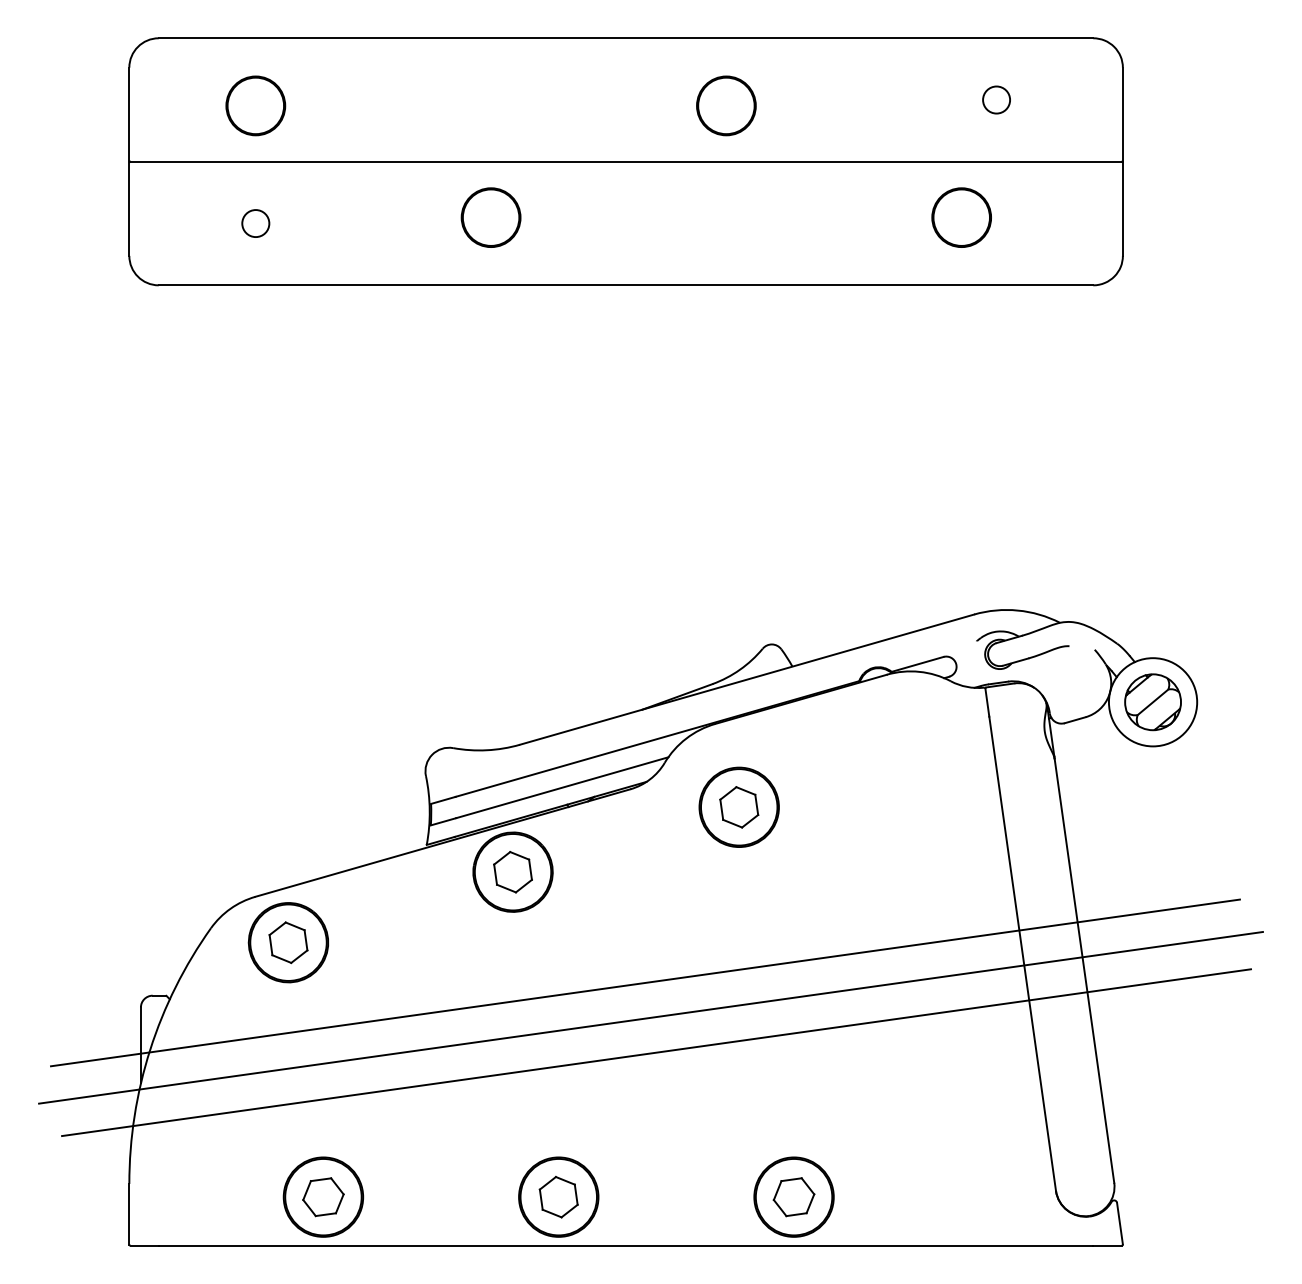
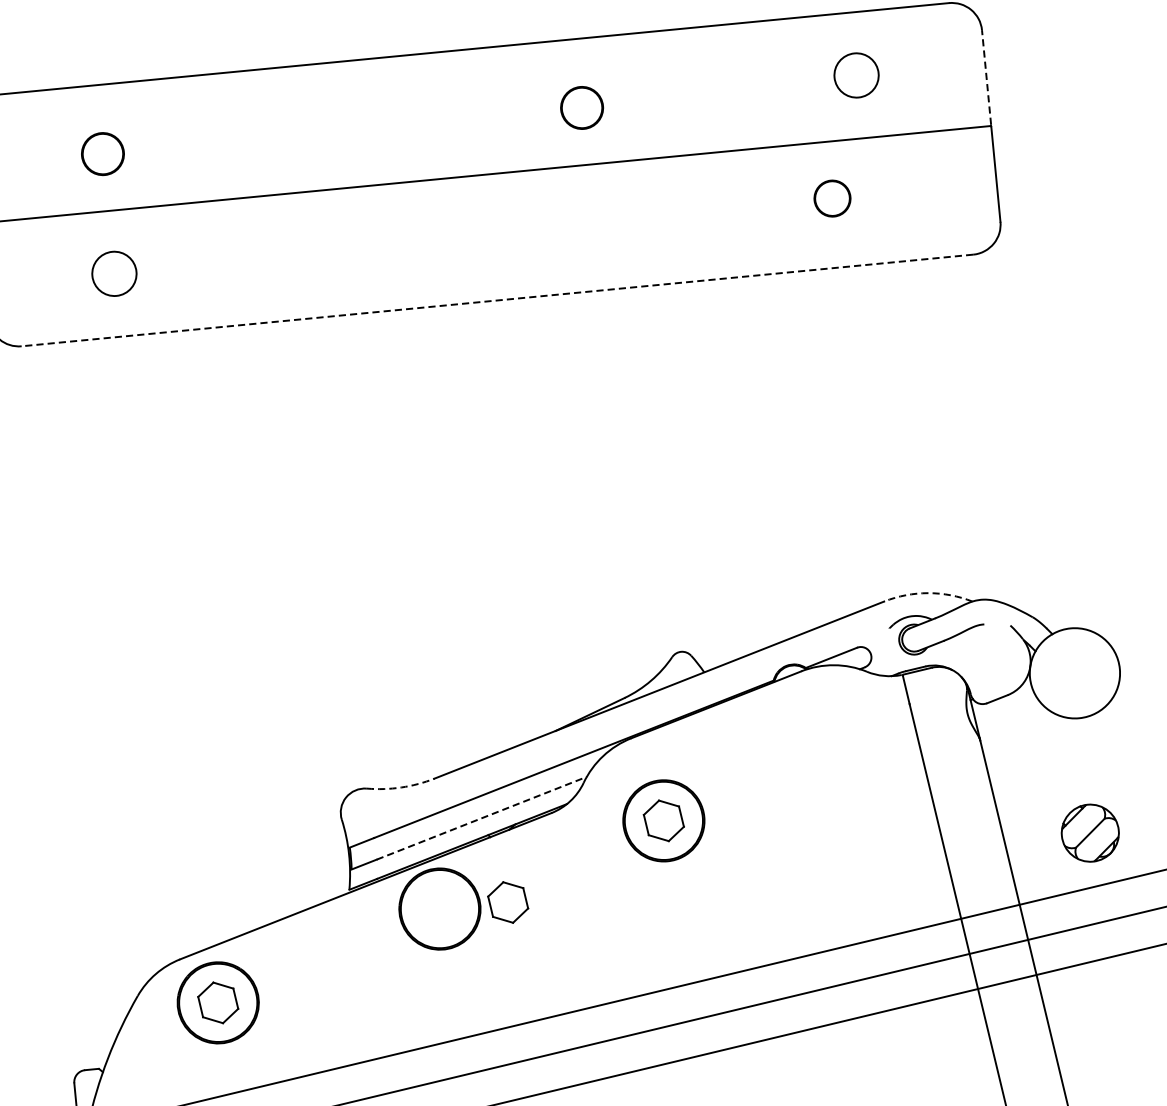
circle: (996, 99) -> (856, 74), size x1.6
part: (255, 105) -> (102, 153), size x0.7
part: (726, 105) -> (582, 107), size x0.7
line: (1122, 113) -> (986, 76), solid -> dashed
part: (490, 217) -> (352, 244), removed
circle: (961, 217) -> (832, 198), size x0.6
circle: (255, 223) -> (114, 273), size x1.6
line: (625, 285) -> (496, 300), solid -> dashed
arc: (1017, 610) -> (927, 593), solid -> dashed
part: (1152, 702) -> (1089, 833), moved
arc: (486, 750) -> (400, 787), solid -> dashed
line: (562, 787) -> (481, 817), solid -> dashed
part: (512, 872) -> (507, 902), moved

